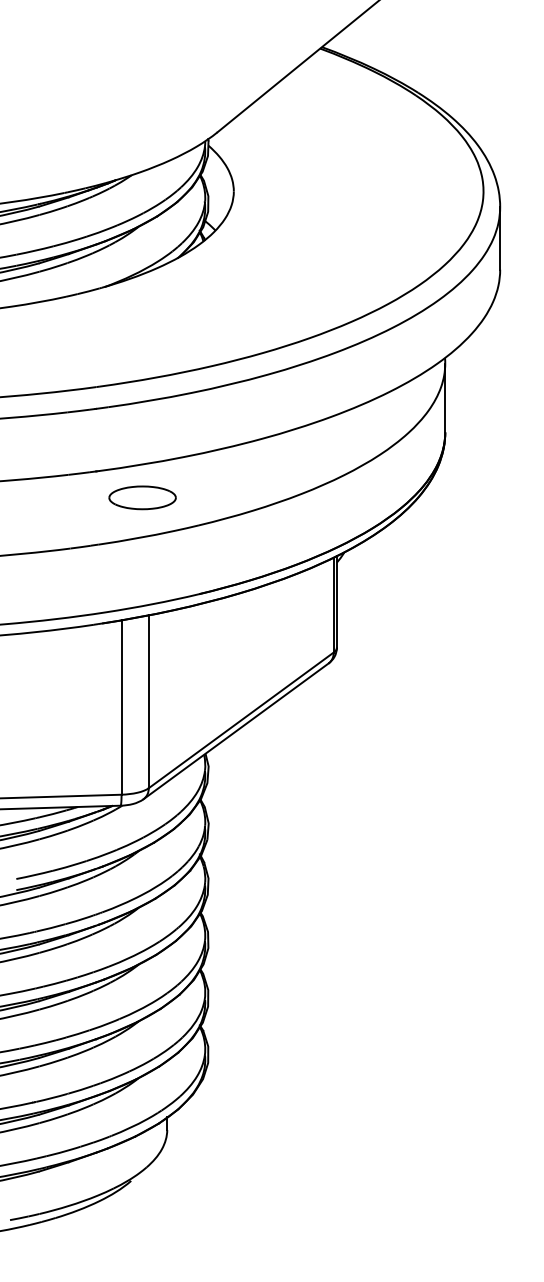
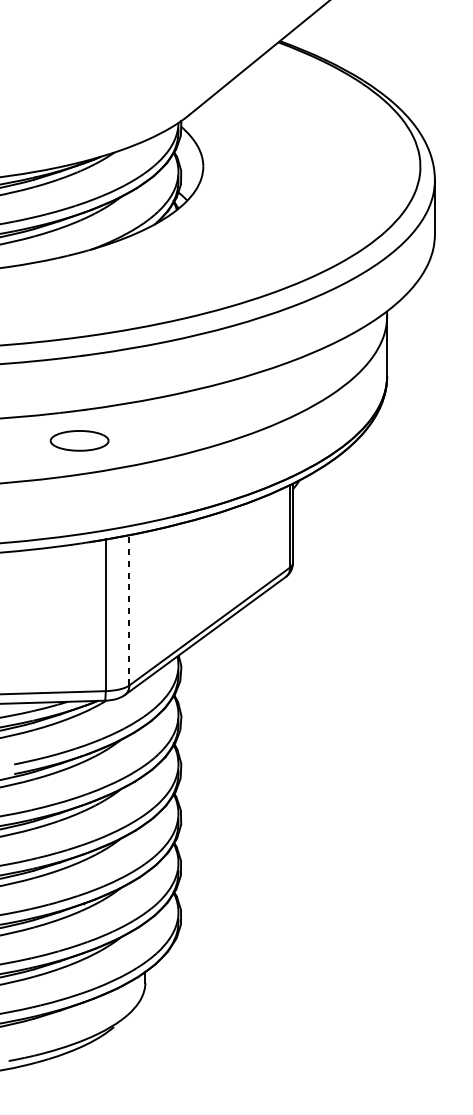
part: (142, 497) -> (79, 440), moved
line: (148, 701) -> (129, 610), solid -> dashed

